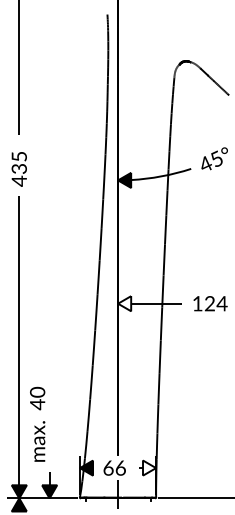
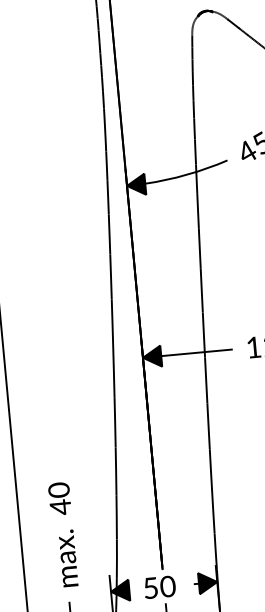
fill: (124, 303) -> (151, 356), added
text: (37, 423) -> (62, 533), moved
text: (114, 467) -> (159, 586), 66 -> 50
fill: (149, 467) -> (207, 582), added

